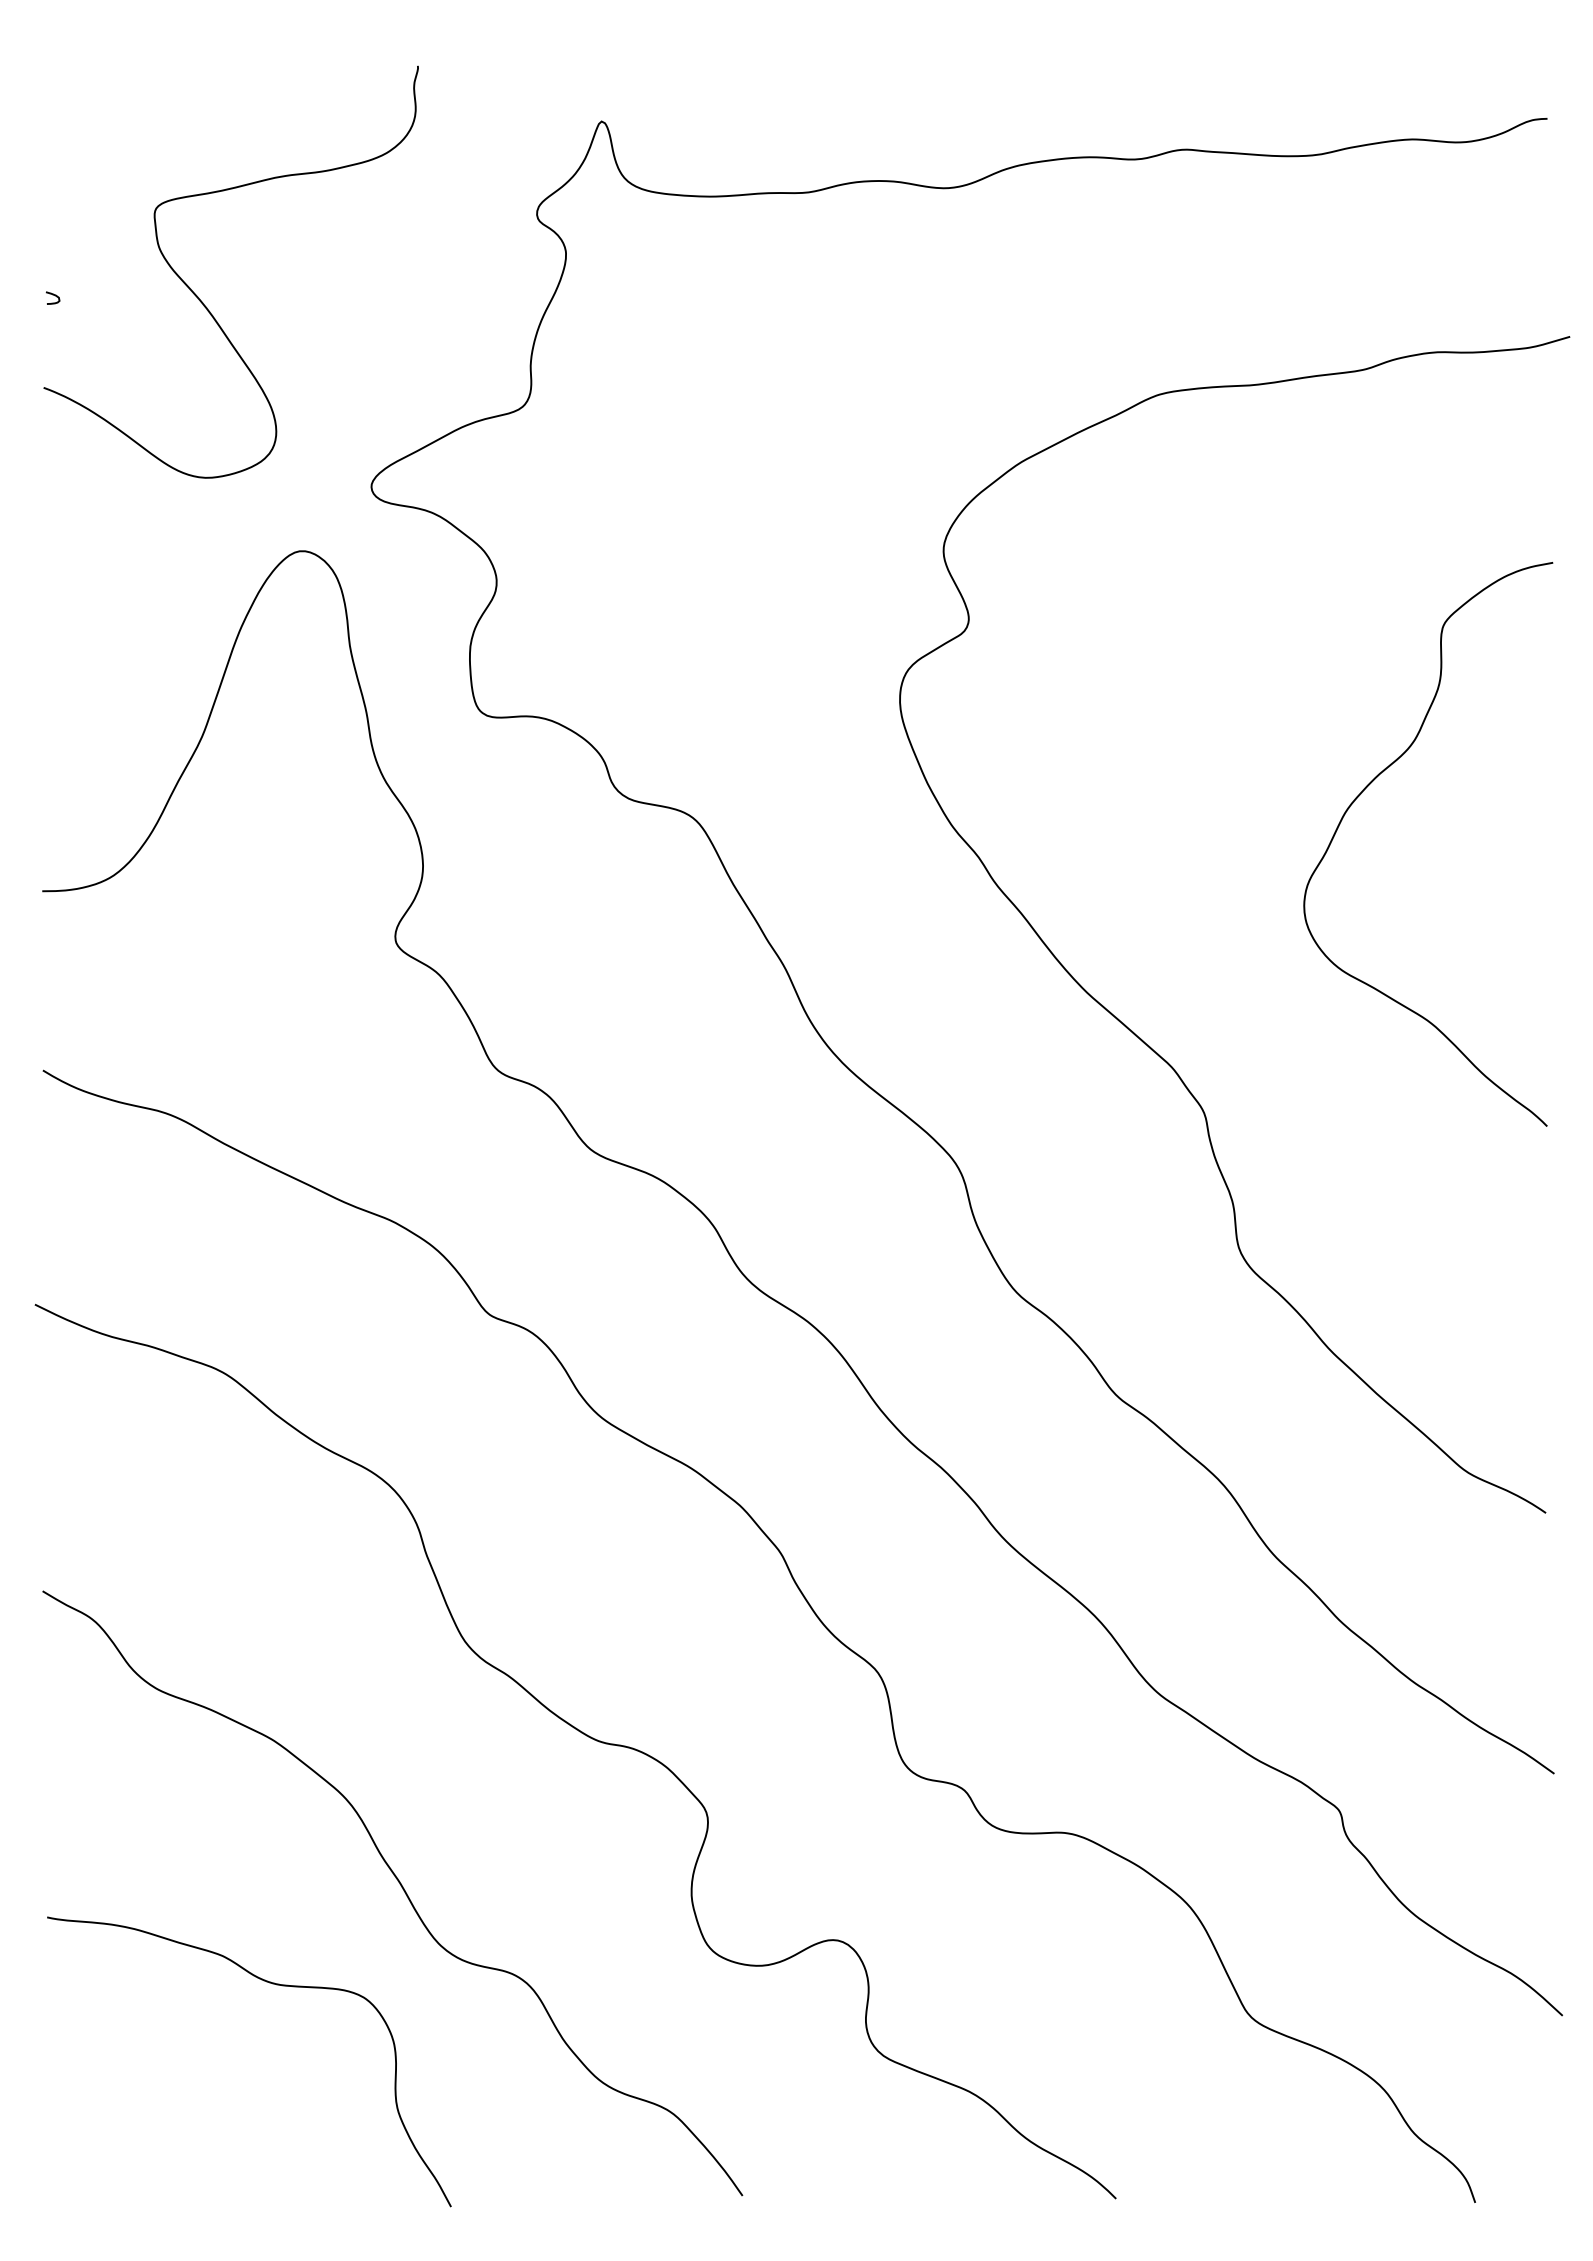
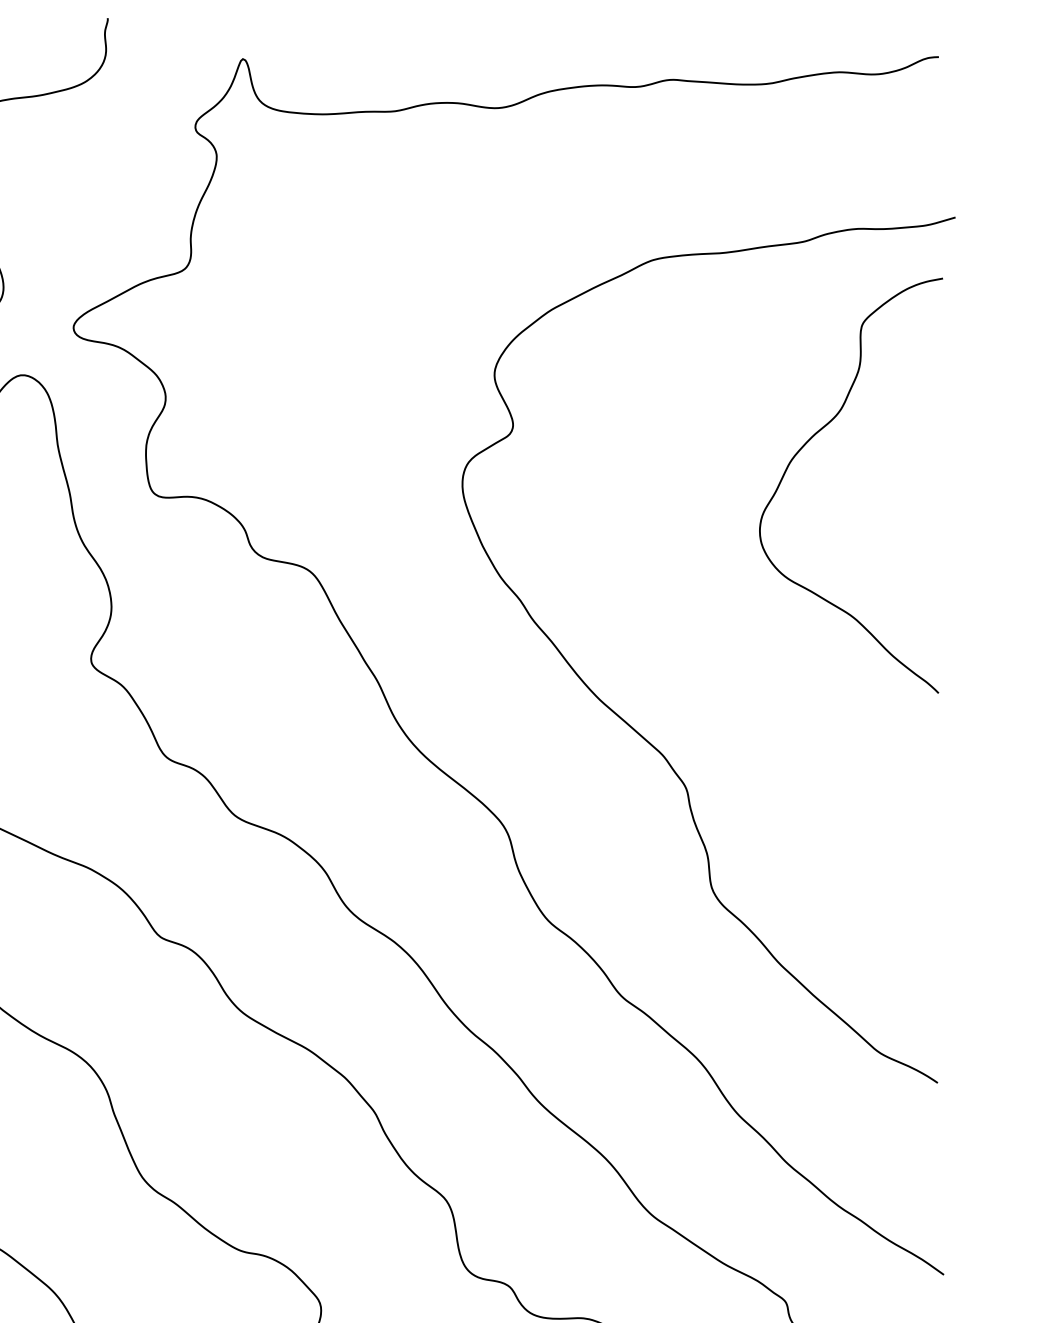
curve: (1369, 785) -> (807, 442), moved

